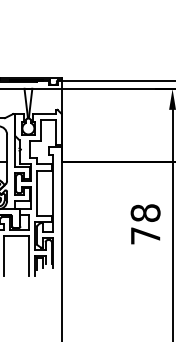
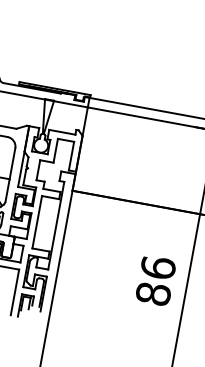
text: (145, 224) -> (155, 280), 78 -> 86

